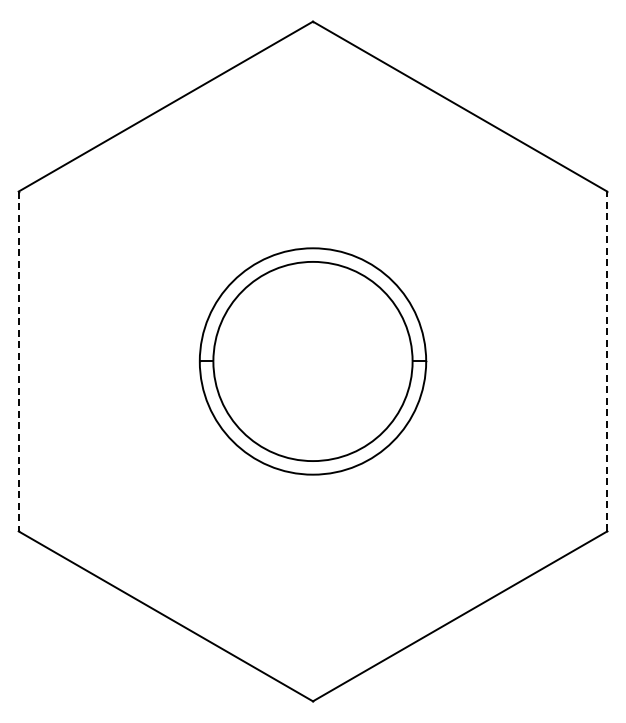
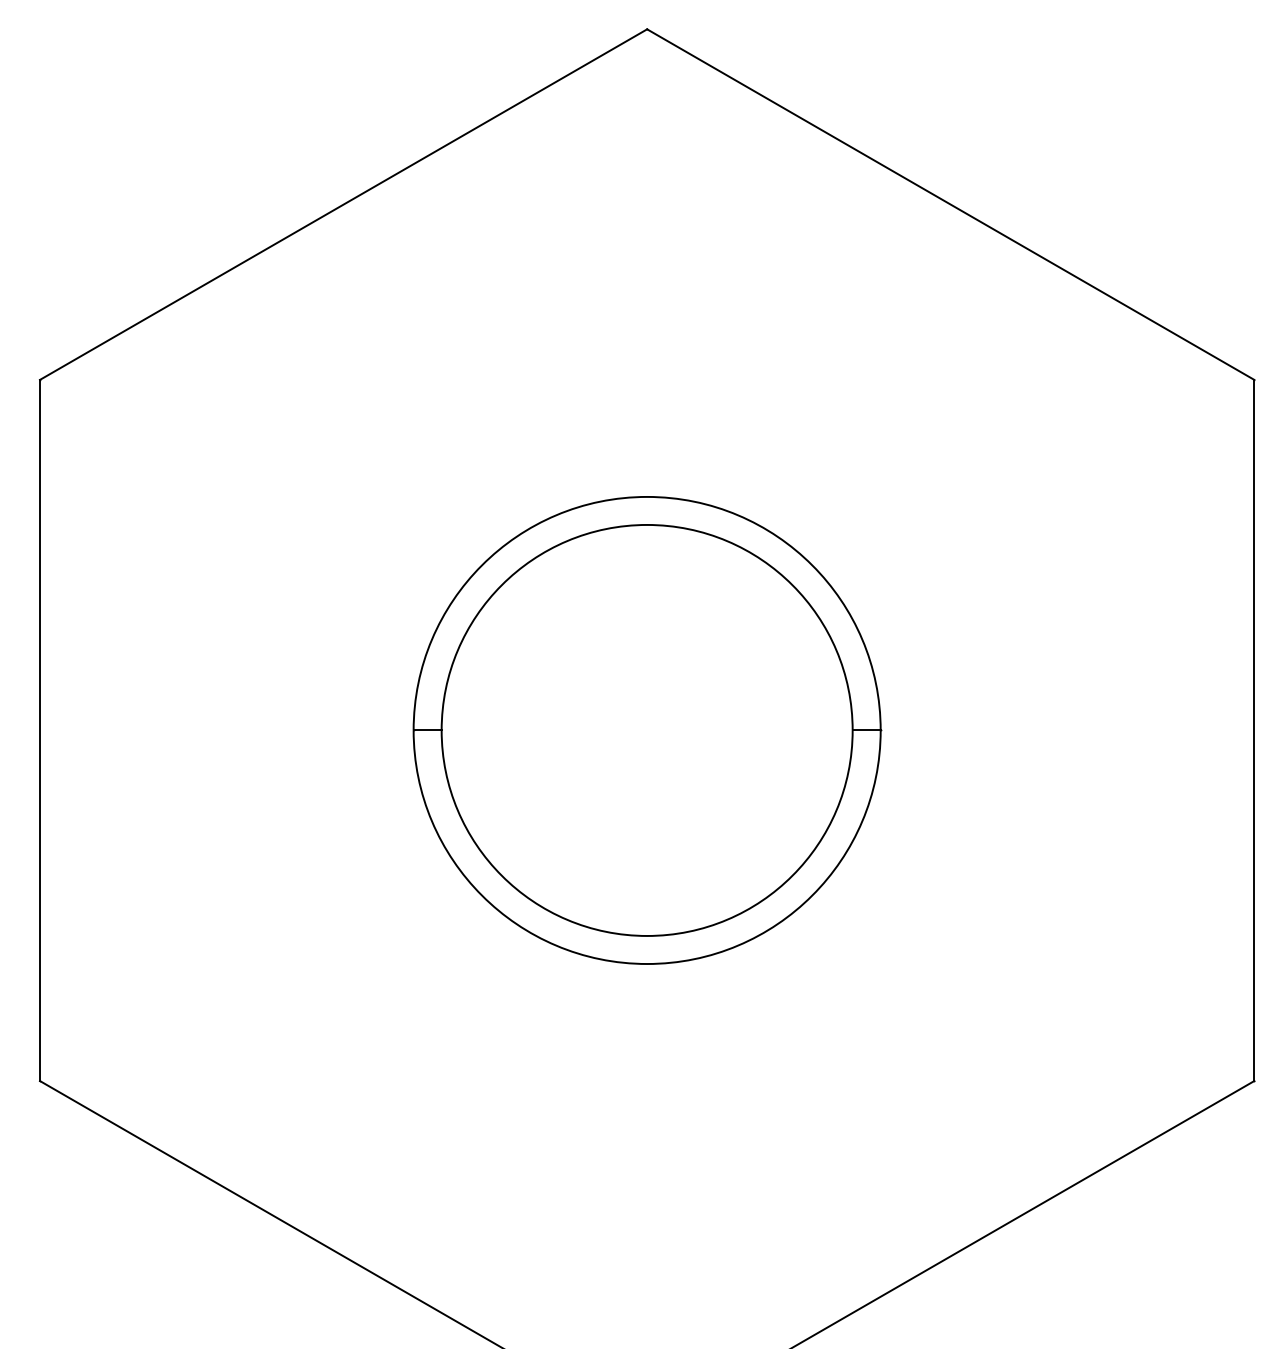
line: (18, 361) -> (39, 730), dashed -> solid
line: (607, 361) -> (1254, 730), dashed -> solid

